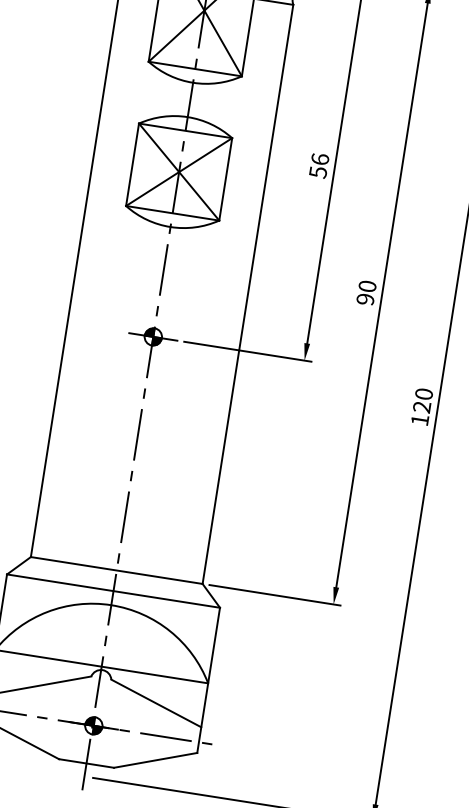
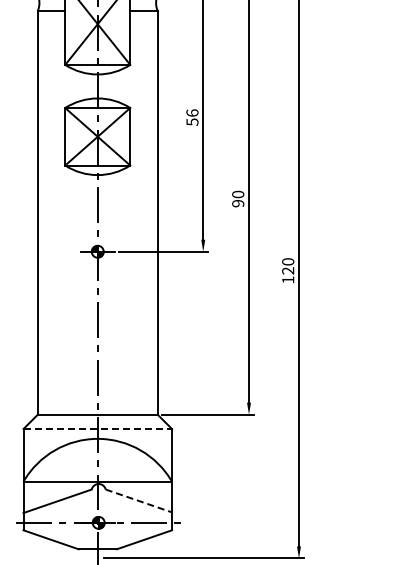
line: (114, 591) -> (98, 429), solid -> dashed
line: (157, 704) -> (139, 501), solid -> dashed

